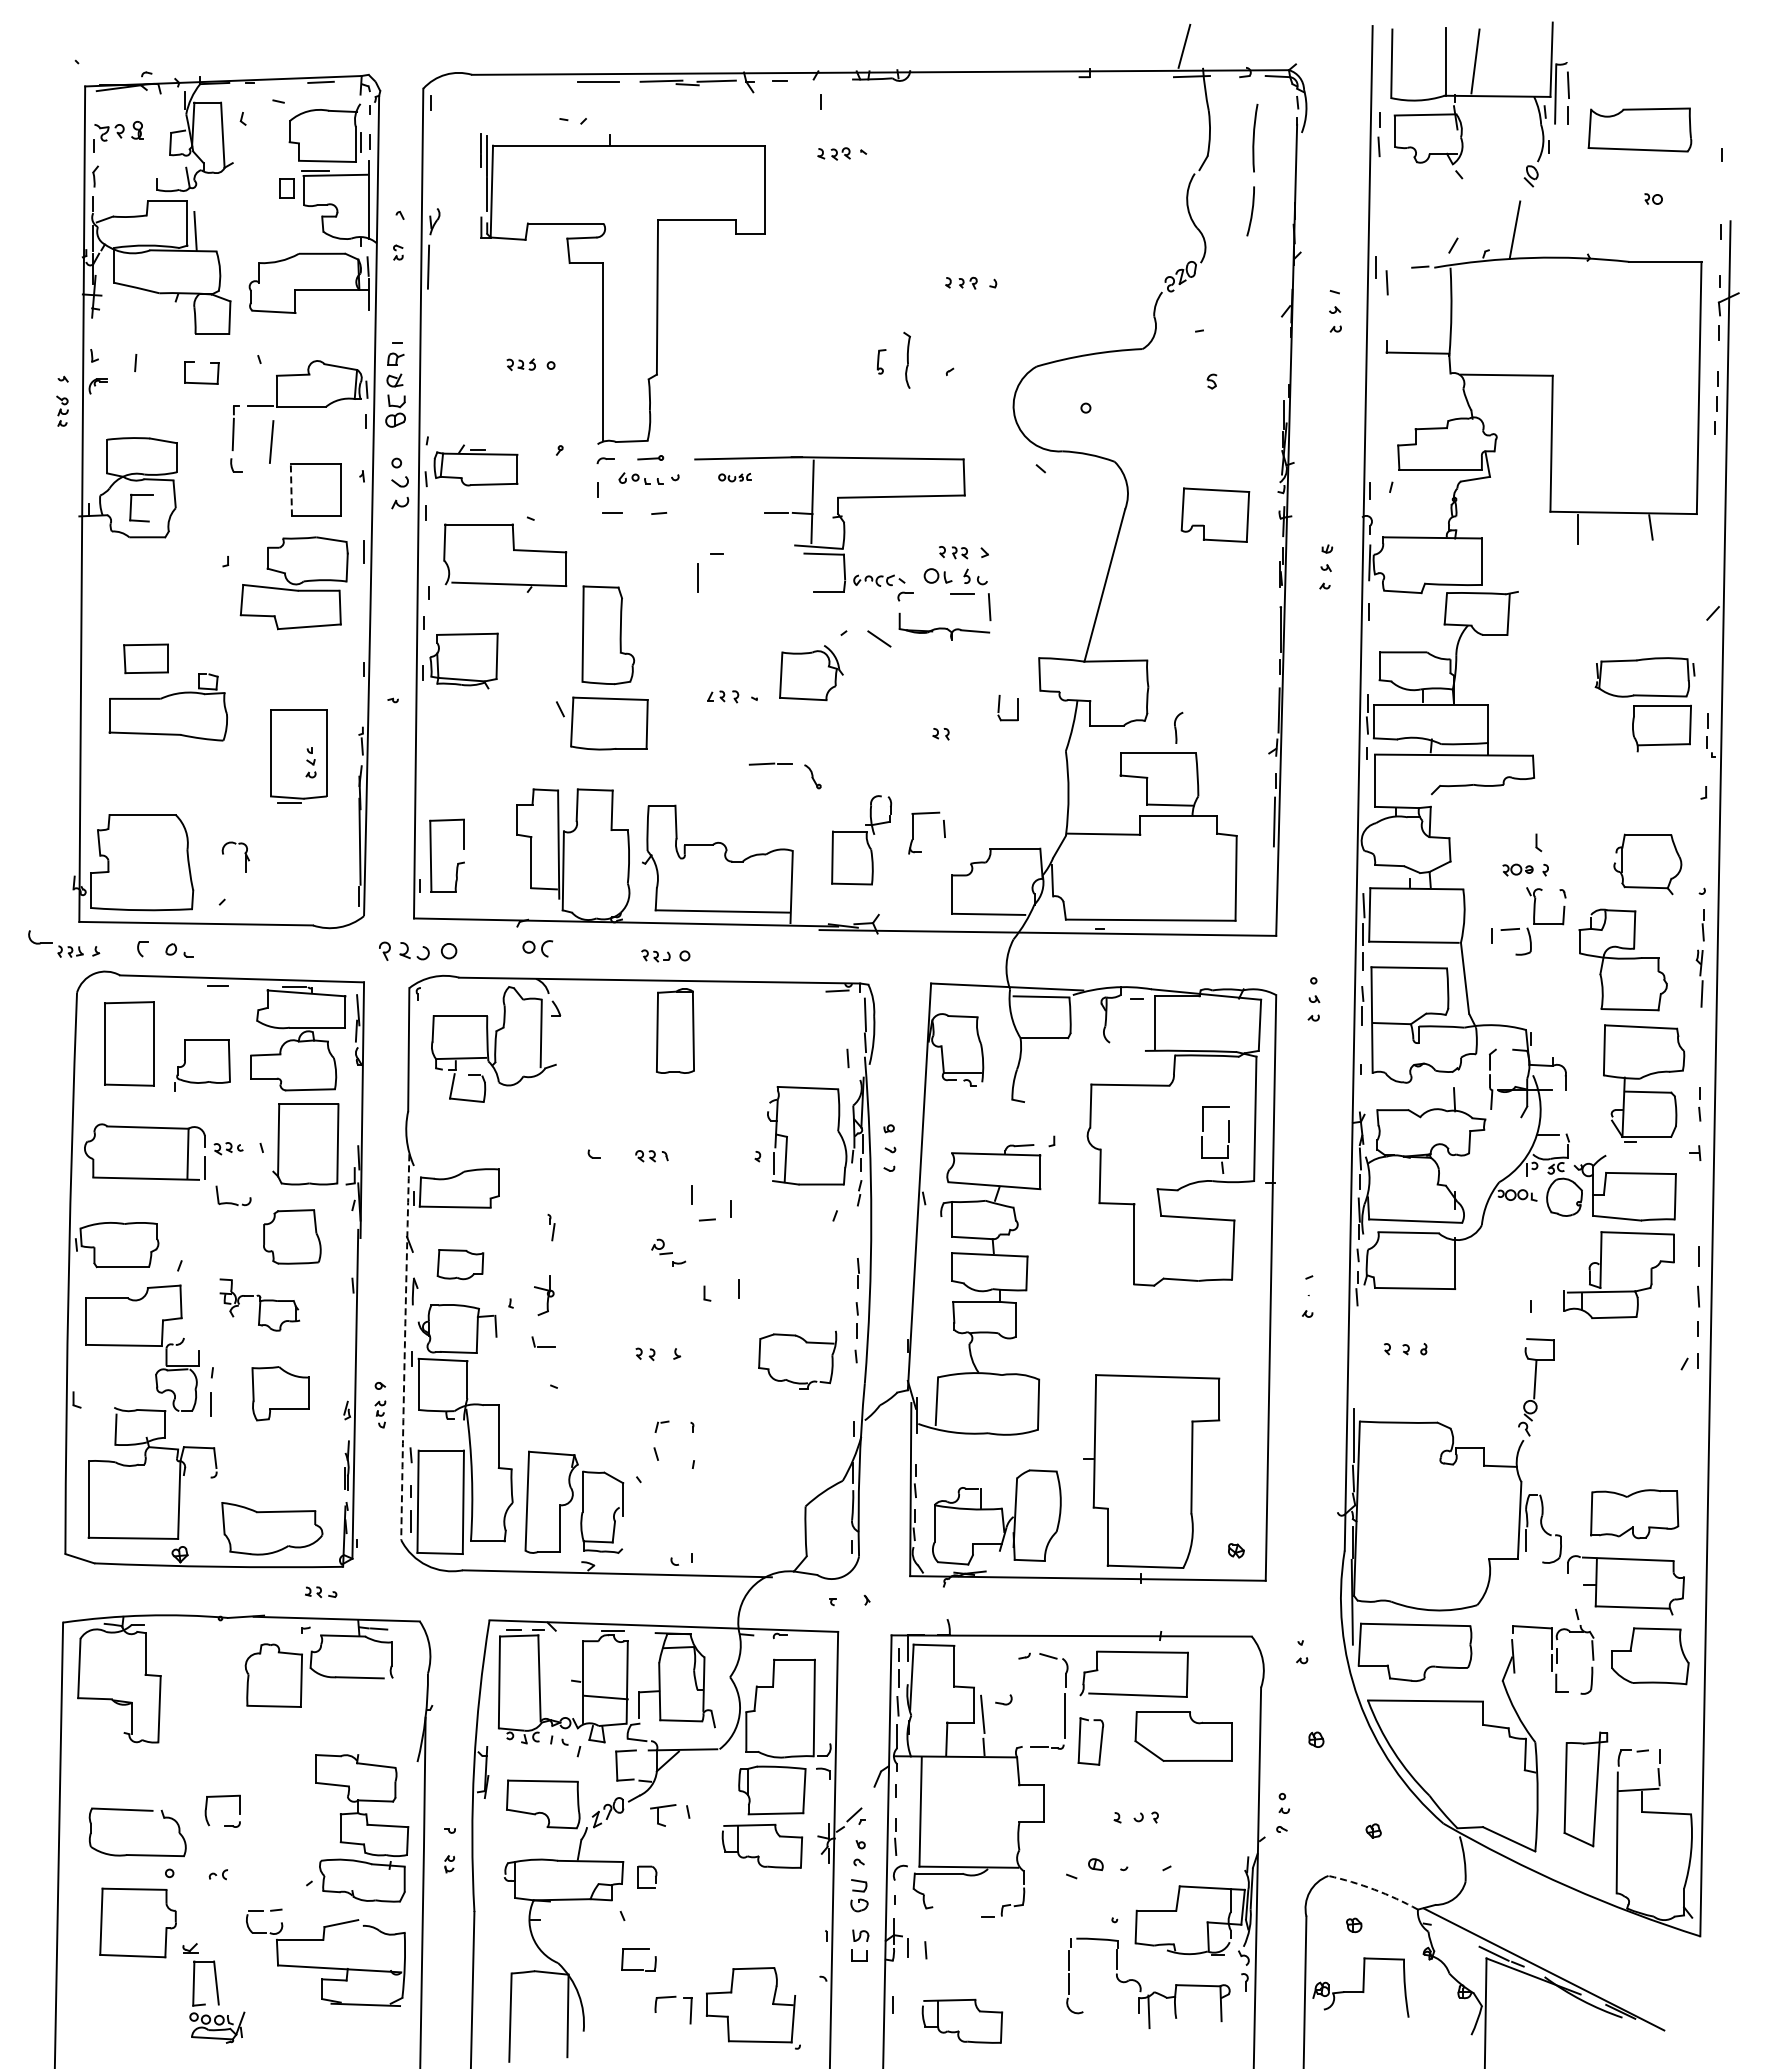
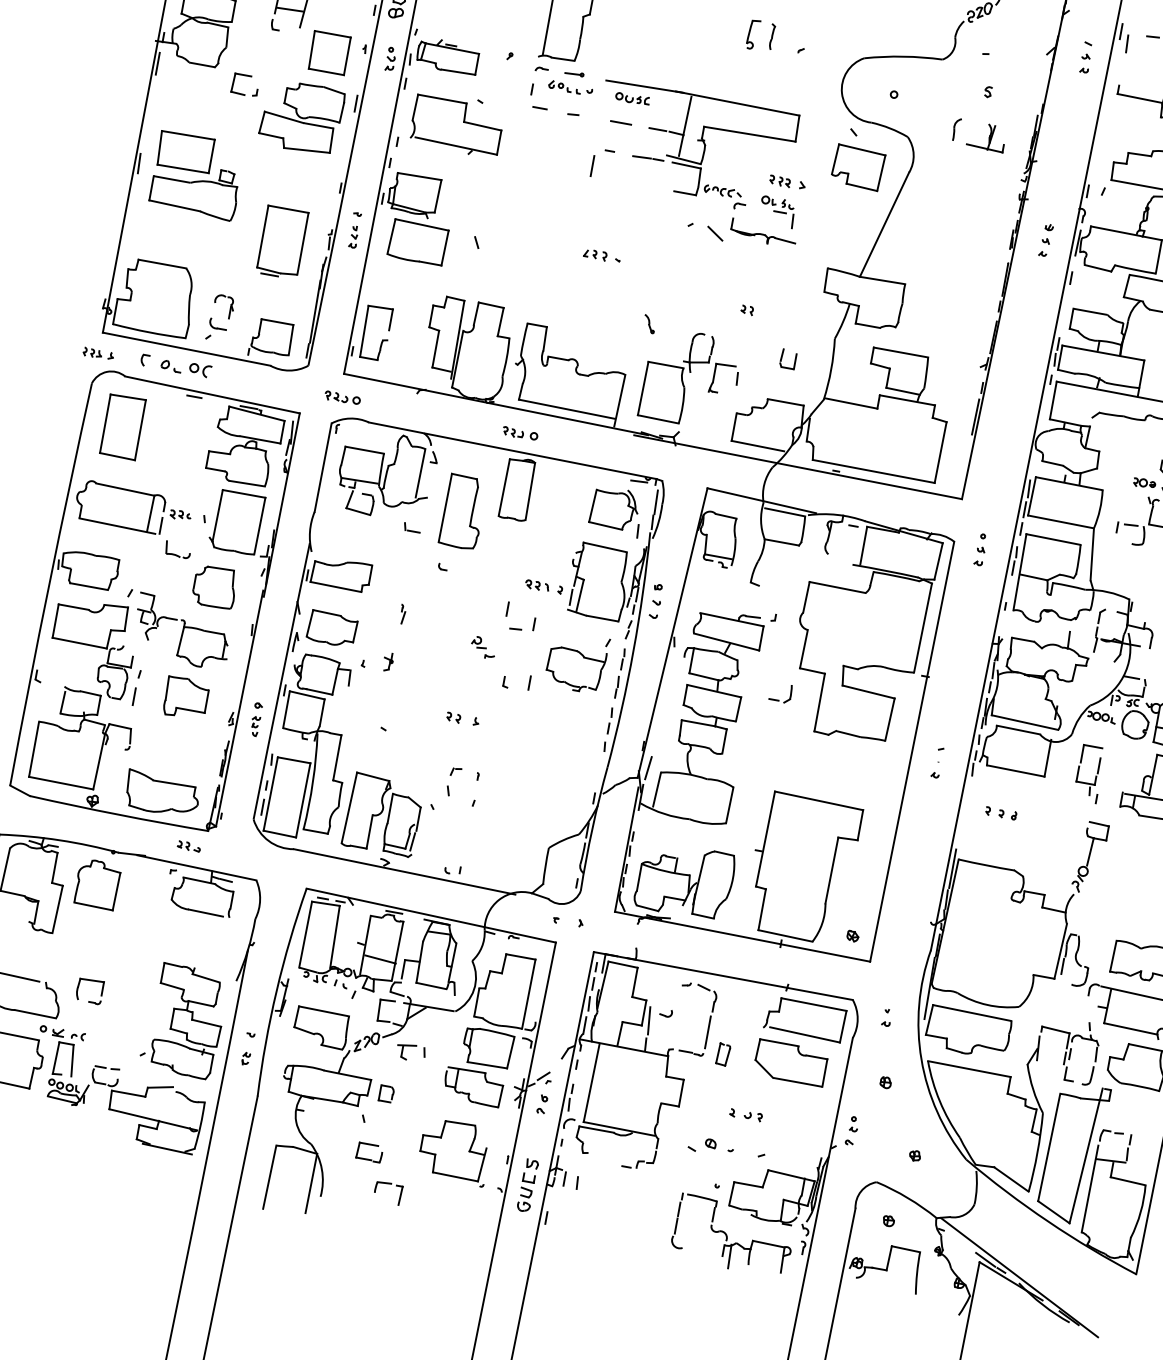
part: (907, 360) -> (771, 37), size x0.62
part: (881, 361) -> (753, 34), size x1.67
line: (252, 441) -> (290, 9), added
part: (1220, 442) -> (986, 136), added
part: (734, 477) -> (632, 98), size x1.43
part: (400, 483) -> (391, 59), size x0.62
line: (291, 489) -> (312, 49), dashed -> solid
part: (131, 507) -> (233, 82), moved
line: (725, 512) -> (621, 122), added
part: (1215, 514) -> (858, 167), moved
line: (87, 546) -> (157, 63), added
part: (957, 594) -> (777, 211), size x0.71
part: (608, 635) -> (463, 512), moved
part: (145, 658) -> (184, 151), size x1.67
part: (811, 673) -> (614, 508), moved
line: (86, 685) -> (138, 163), added
part: (999, 707) -> (782, 357), moved
part: (609, 723) -> (418, 242), moved
part: (1178, 727) -> (956, 129), moved
part: (310, 762) -> (353, 236), moved
line: (770, 763) -> (648, 158), moved
part: (861, 840) -> (676, 376), size x1.43
part: (40, 937) -> (218, 324), moved
part: (537, 948) -> (200, 370), moved
part: (417, 951) -> (342, 398), size x0.62
part: (202, 1065) -> (271, 339), moved
part: (1202, 1139) -> (1078, 768), moved
part: (651, 1156) -> (537, 585), moved
part: (859, 1233) -> (623, 658), added
part: (1079, 1251) -> (779, 700), added
part: (460, 1264) -> (332, 628), size x1.43
part: (543, 1295) -> (387, 662), size x0.62
part: (259, 1304) -> (182, 631), size x1.67
part: (543, 1341) -> (412, 527), moved
part: (806, 1343) -> (584, 658), moved
arc: (404, 1347) -> (281, 681), dashed -> solid
line: (919, 1374) -> (648, 768), added
line: (620, 1531) -> (412, 841), added
part: (1136, 1653) -> (809, 1004), moved
part: (273, 1675) -> (97, 884), moved
part: (1090, 1741) -> (723, 1054), size x0.62
part: (1585, 1789) -> (1072, 1153), size x1.67
arc: (1374, 1889) -> (908, 1197), dashed -> solid
part: (859, 1895) -> (525, 1199), moved
part: (213, 1993) -> (68, 1067), moved
part: (752, 2008) -> (454, 1151), moved
part: (962, 2020) -> (594, 1238), removed

